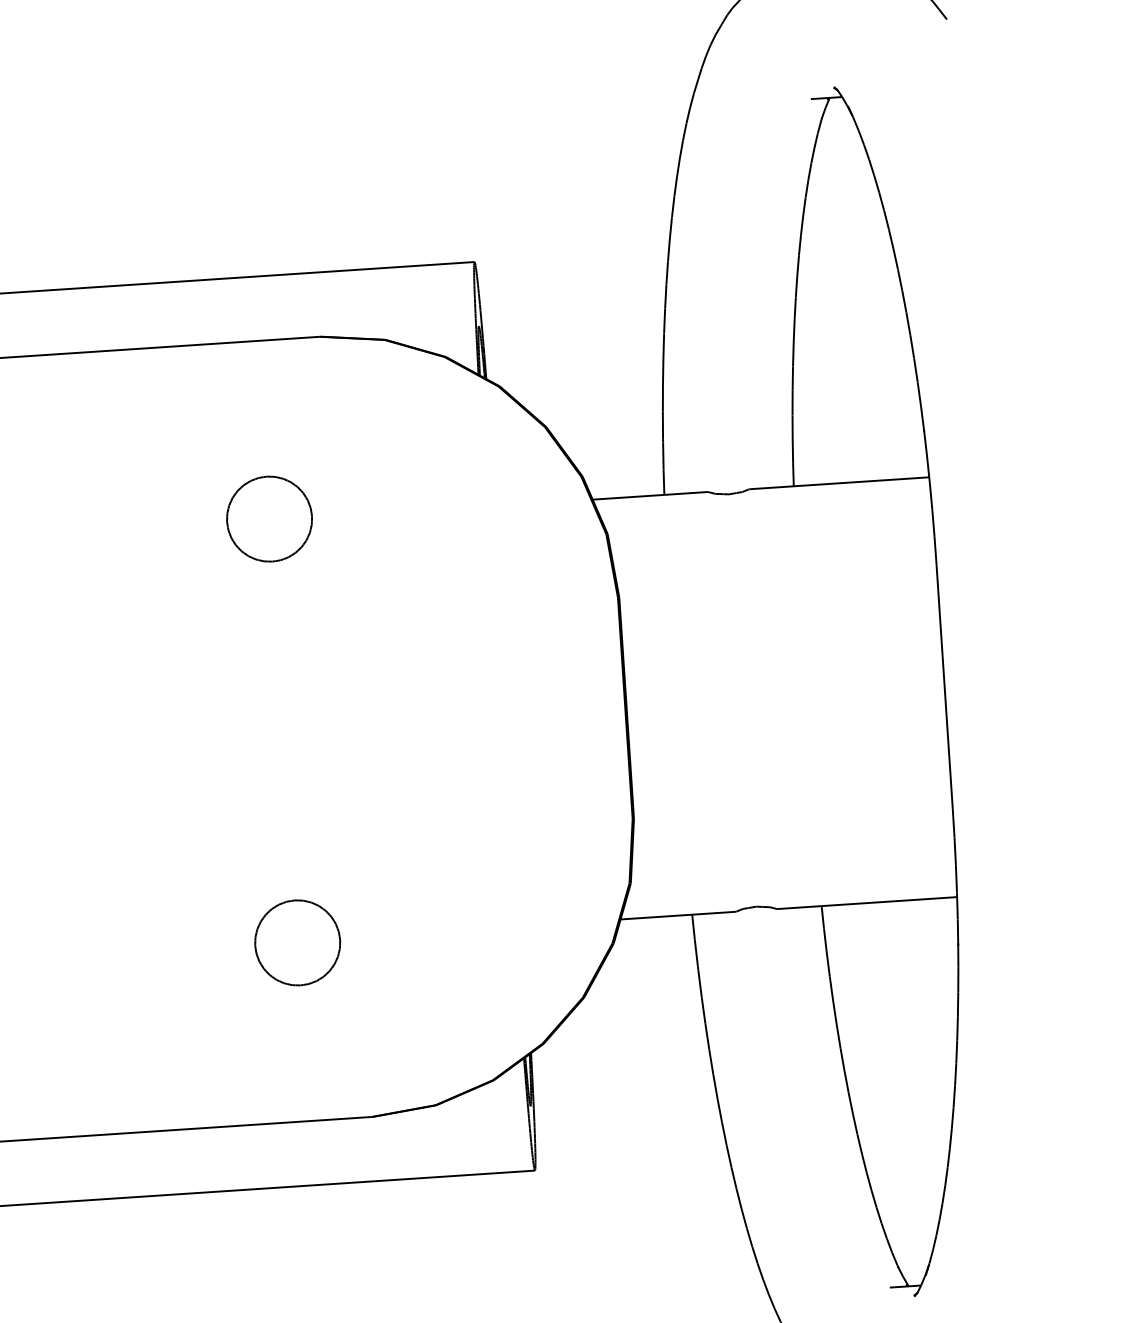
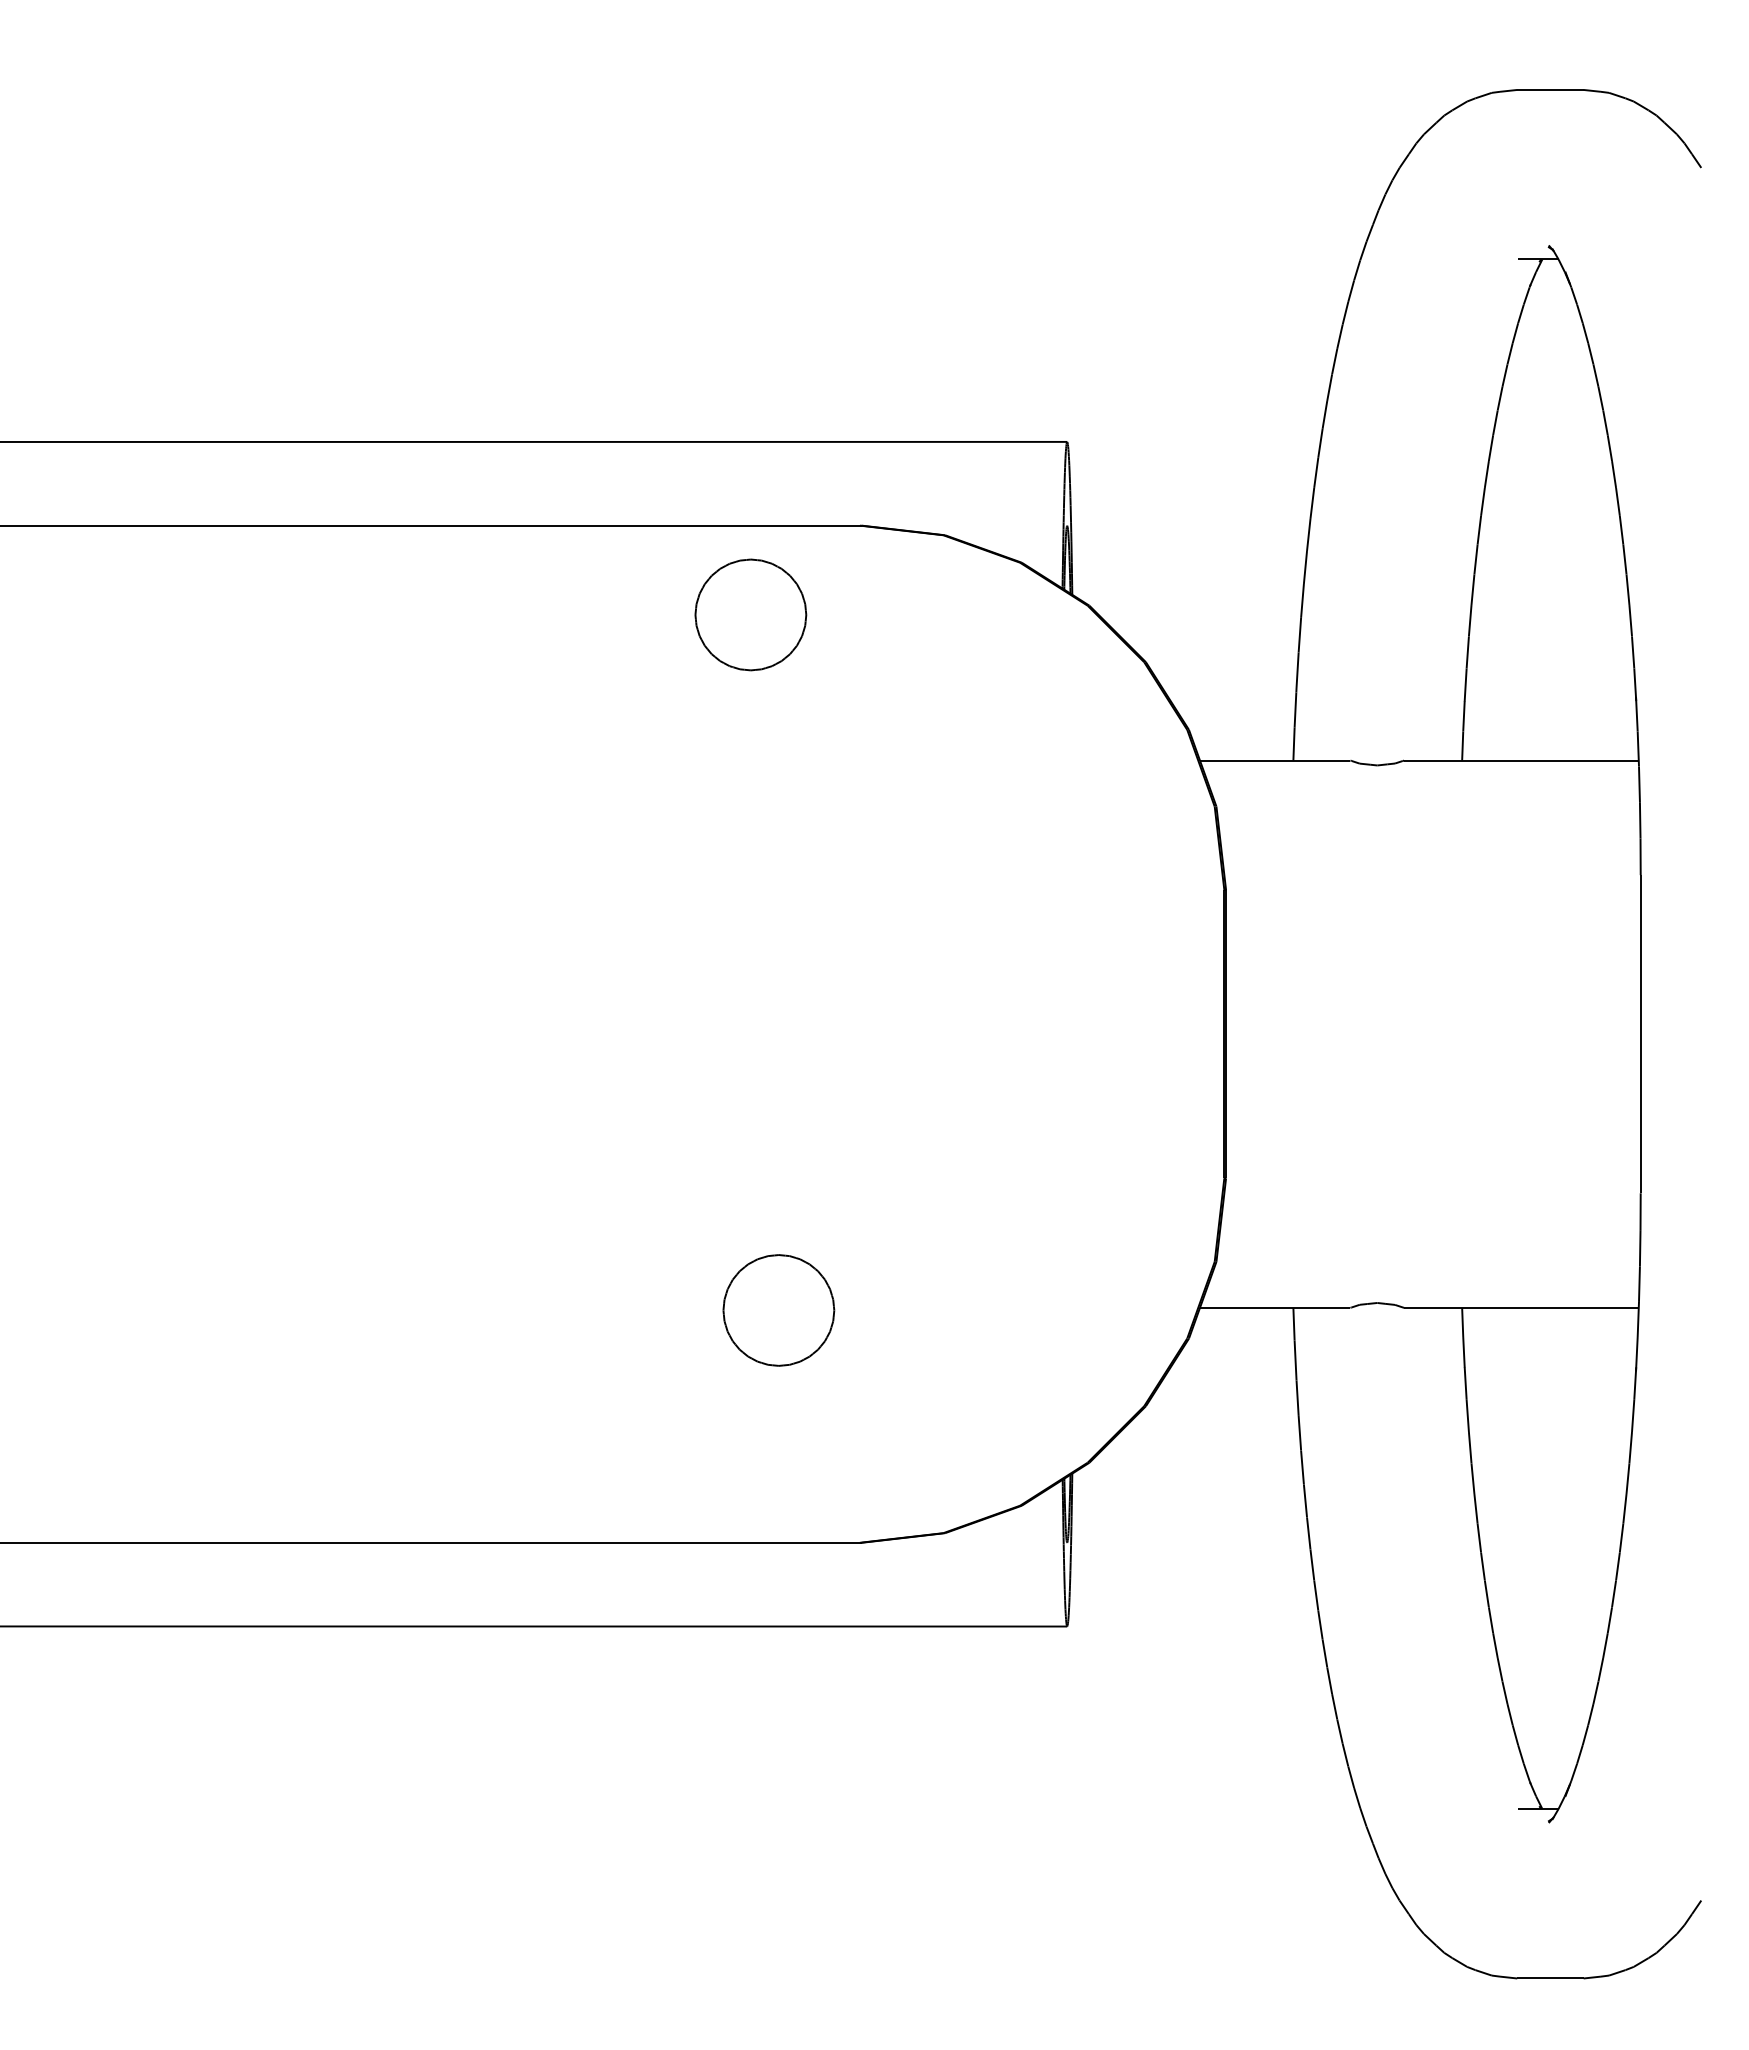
part: (269, 518) -> (750, 614), moved

